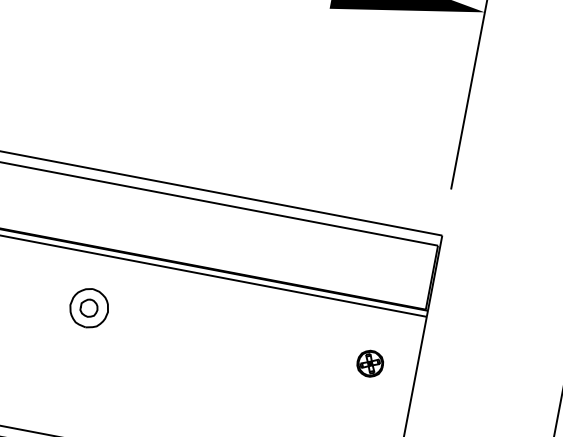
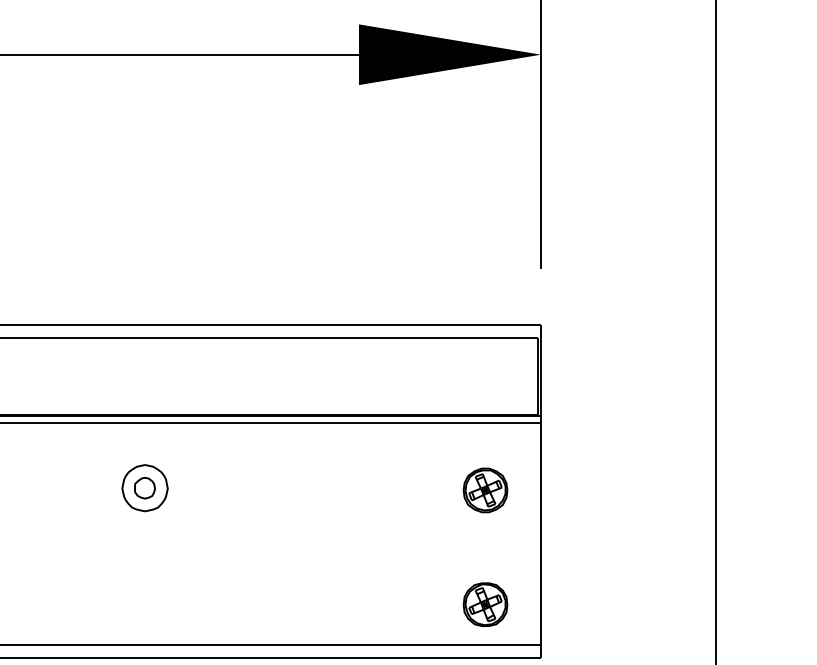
part: (370, 363) -> (485, 490), size x1.43

